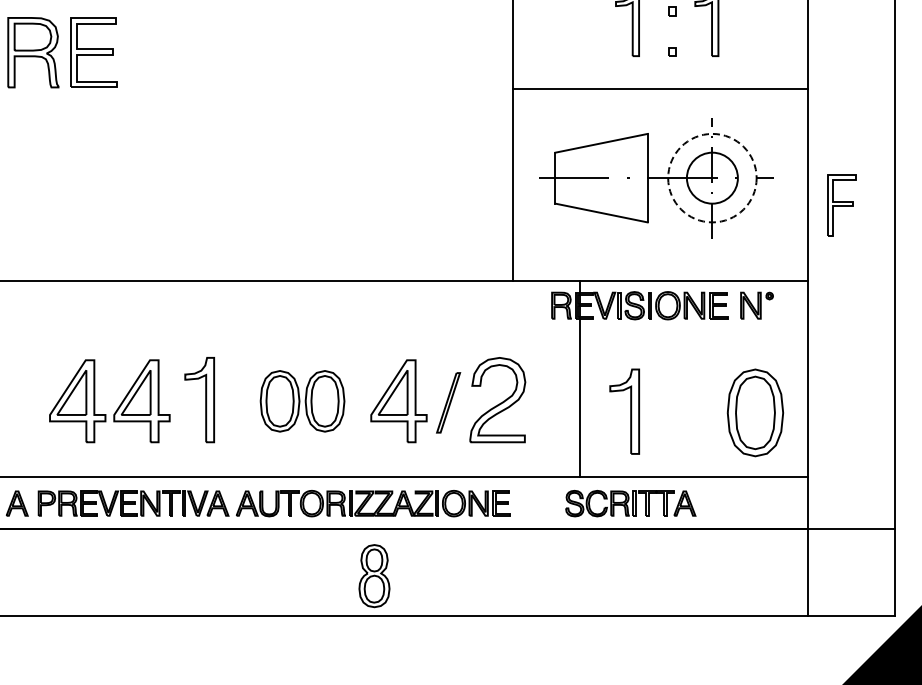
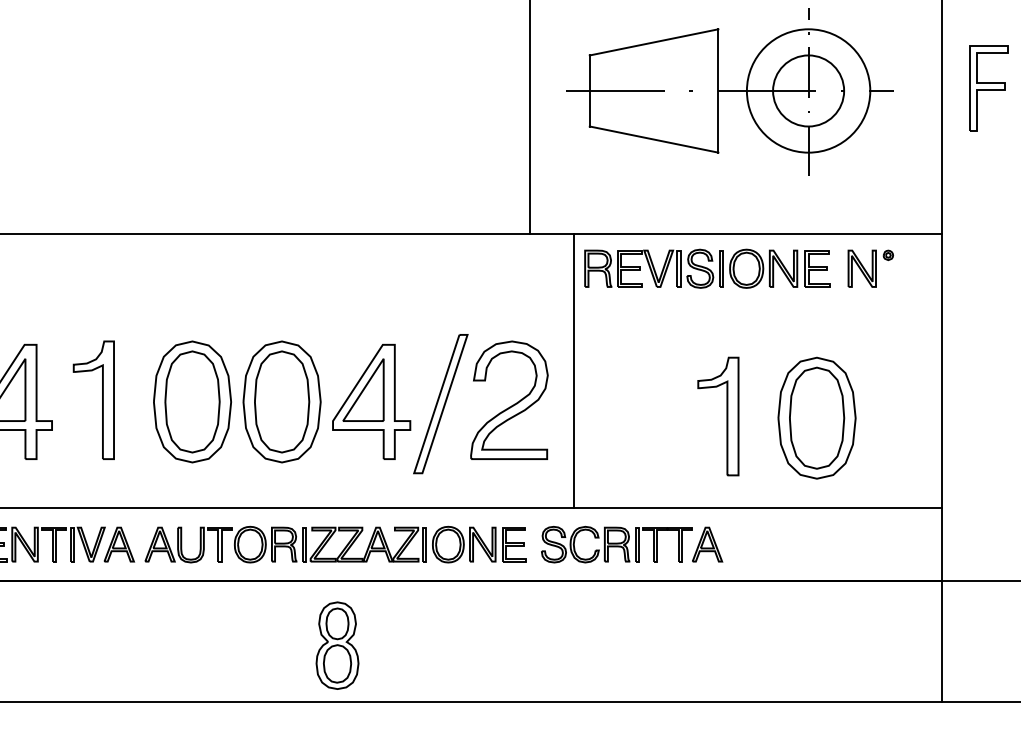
circle: (712, 177) -> (808, 90), dashed -> solid
part: (841, 205) -> (988, 88), moved
line: (580, 379) -> (574, 371), moved
part: (302, 401) -> (237, 402), size x1.43
part: (448, 402) -> (440, 403), size x1.67
part: (624, 411) -> (718, 416), moved
part: (755, 412) -> (817, 417), moved
part: (630, 503) -> (631, 544), moved

